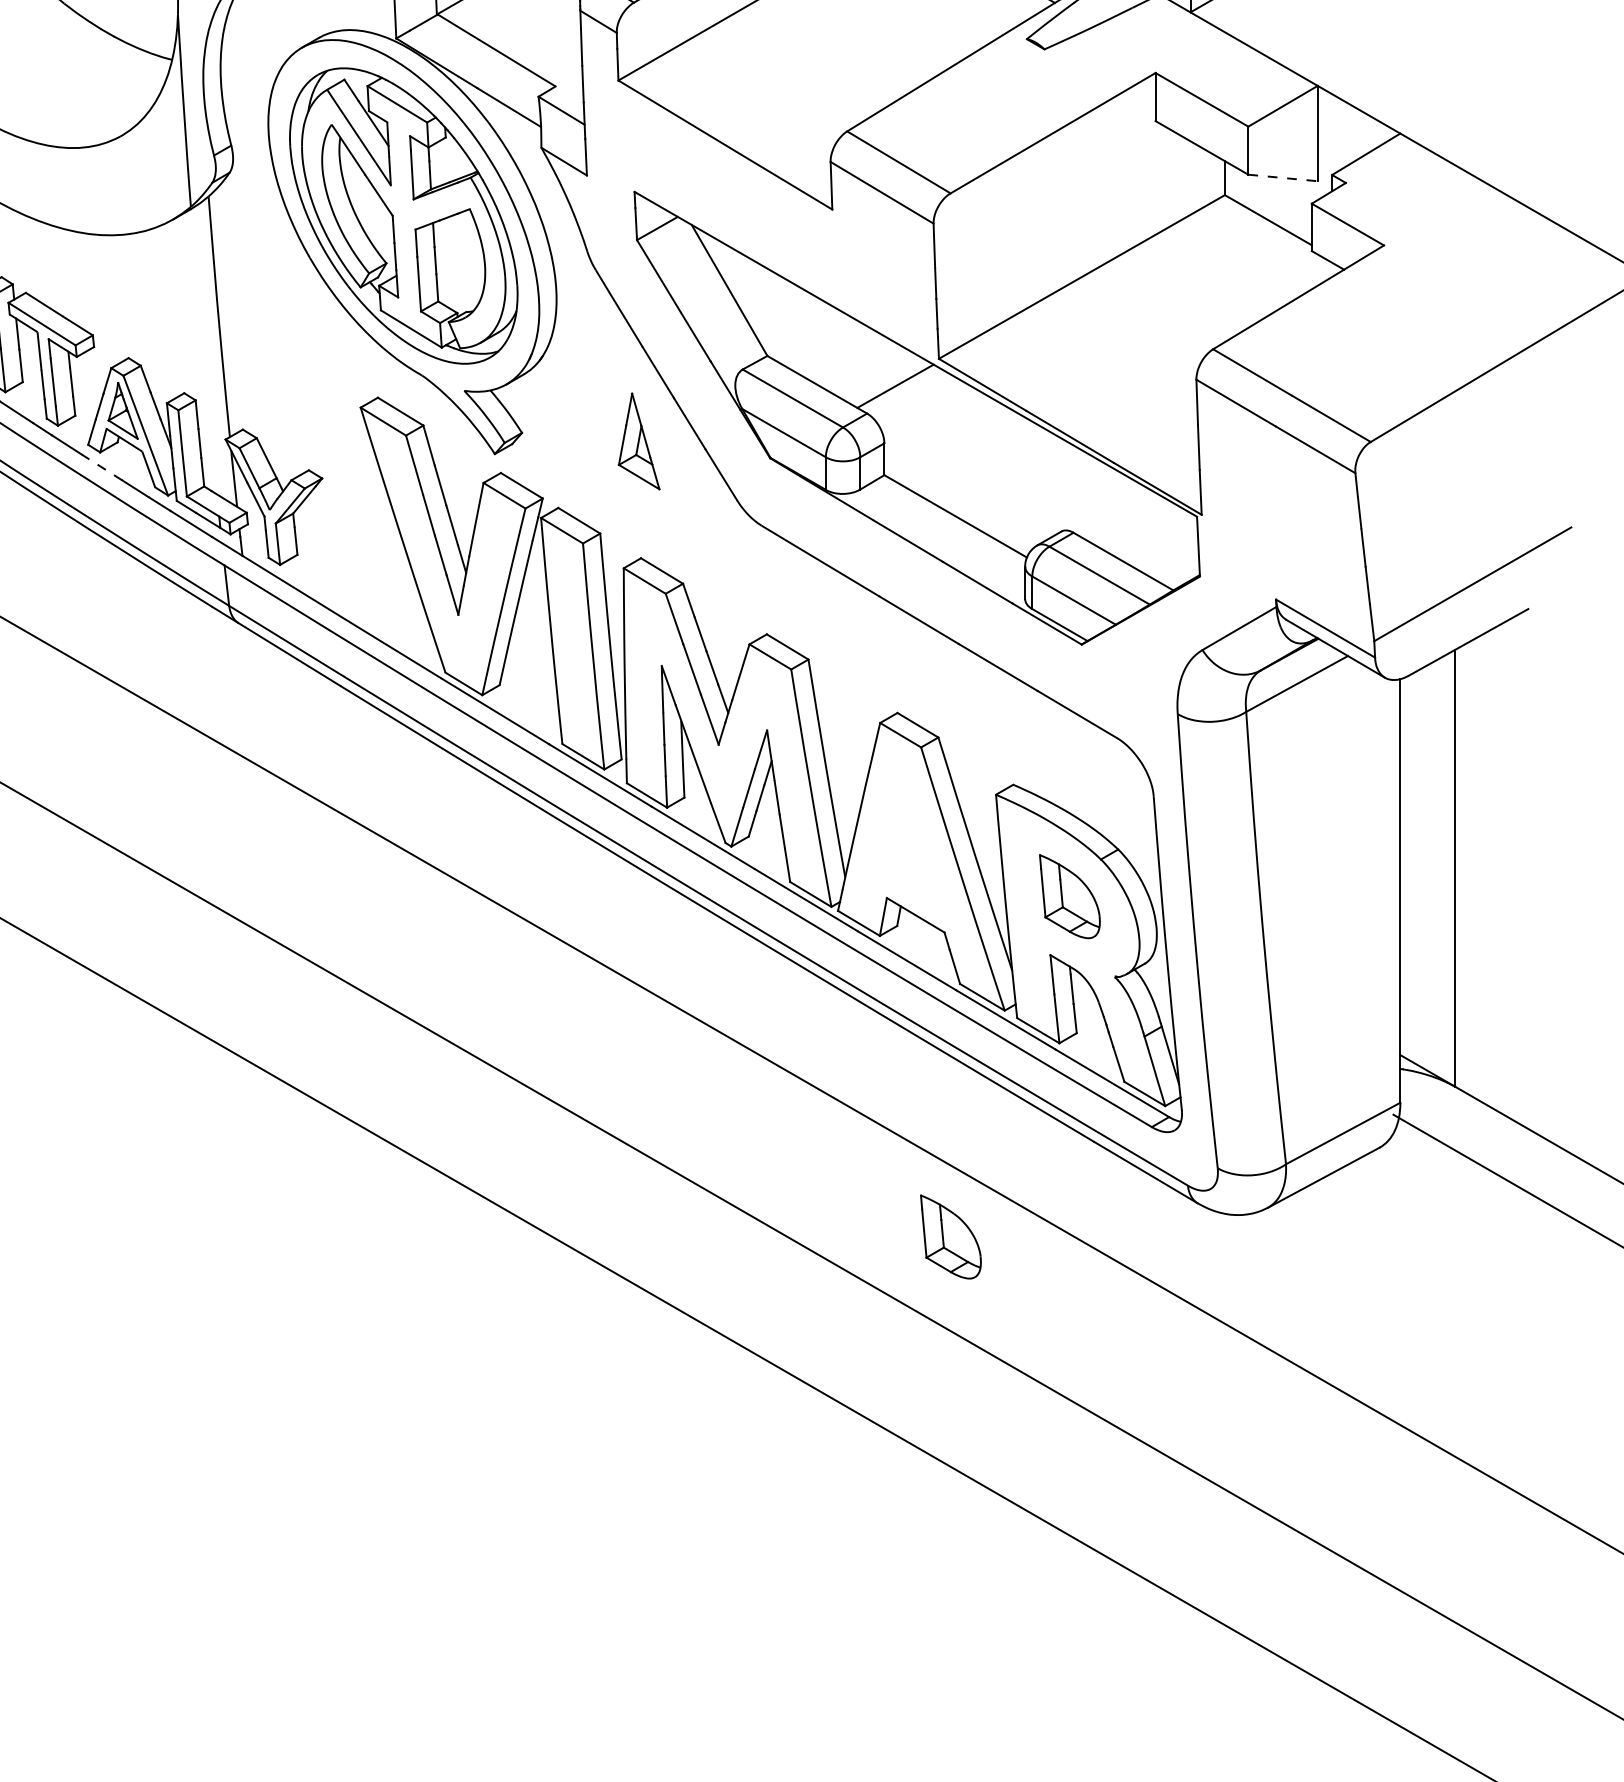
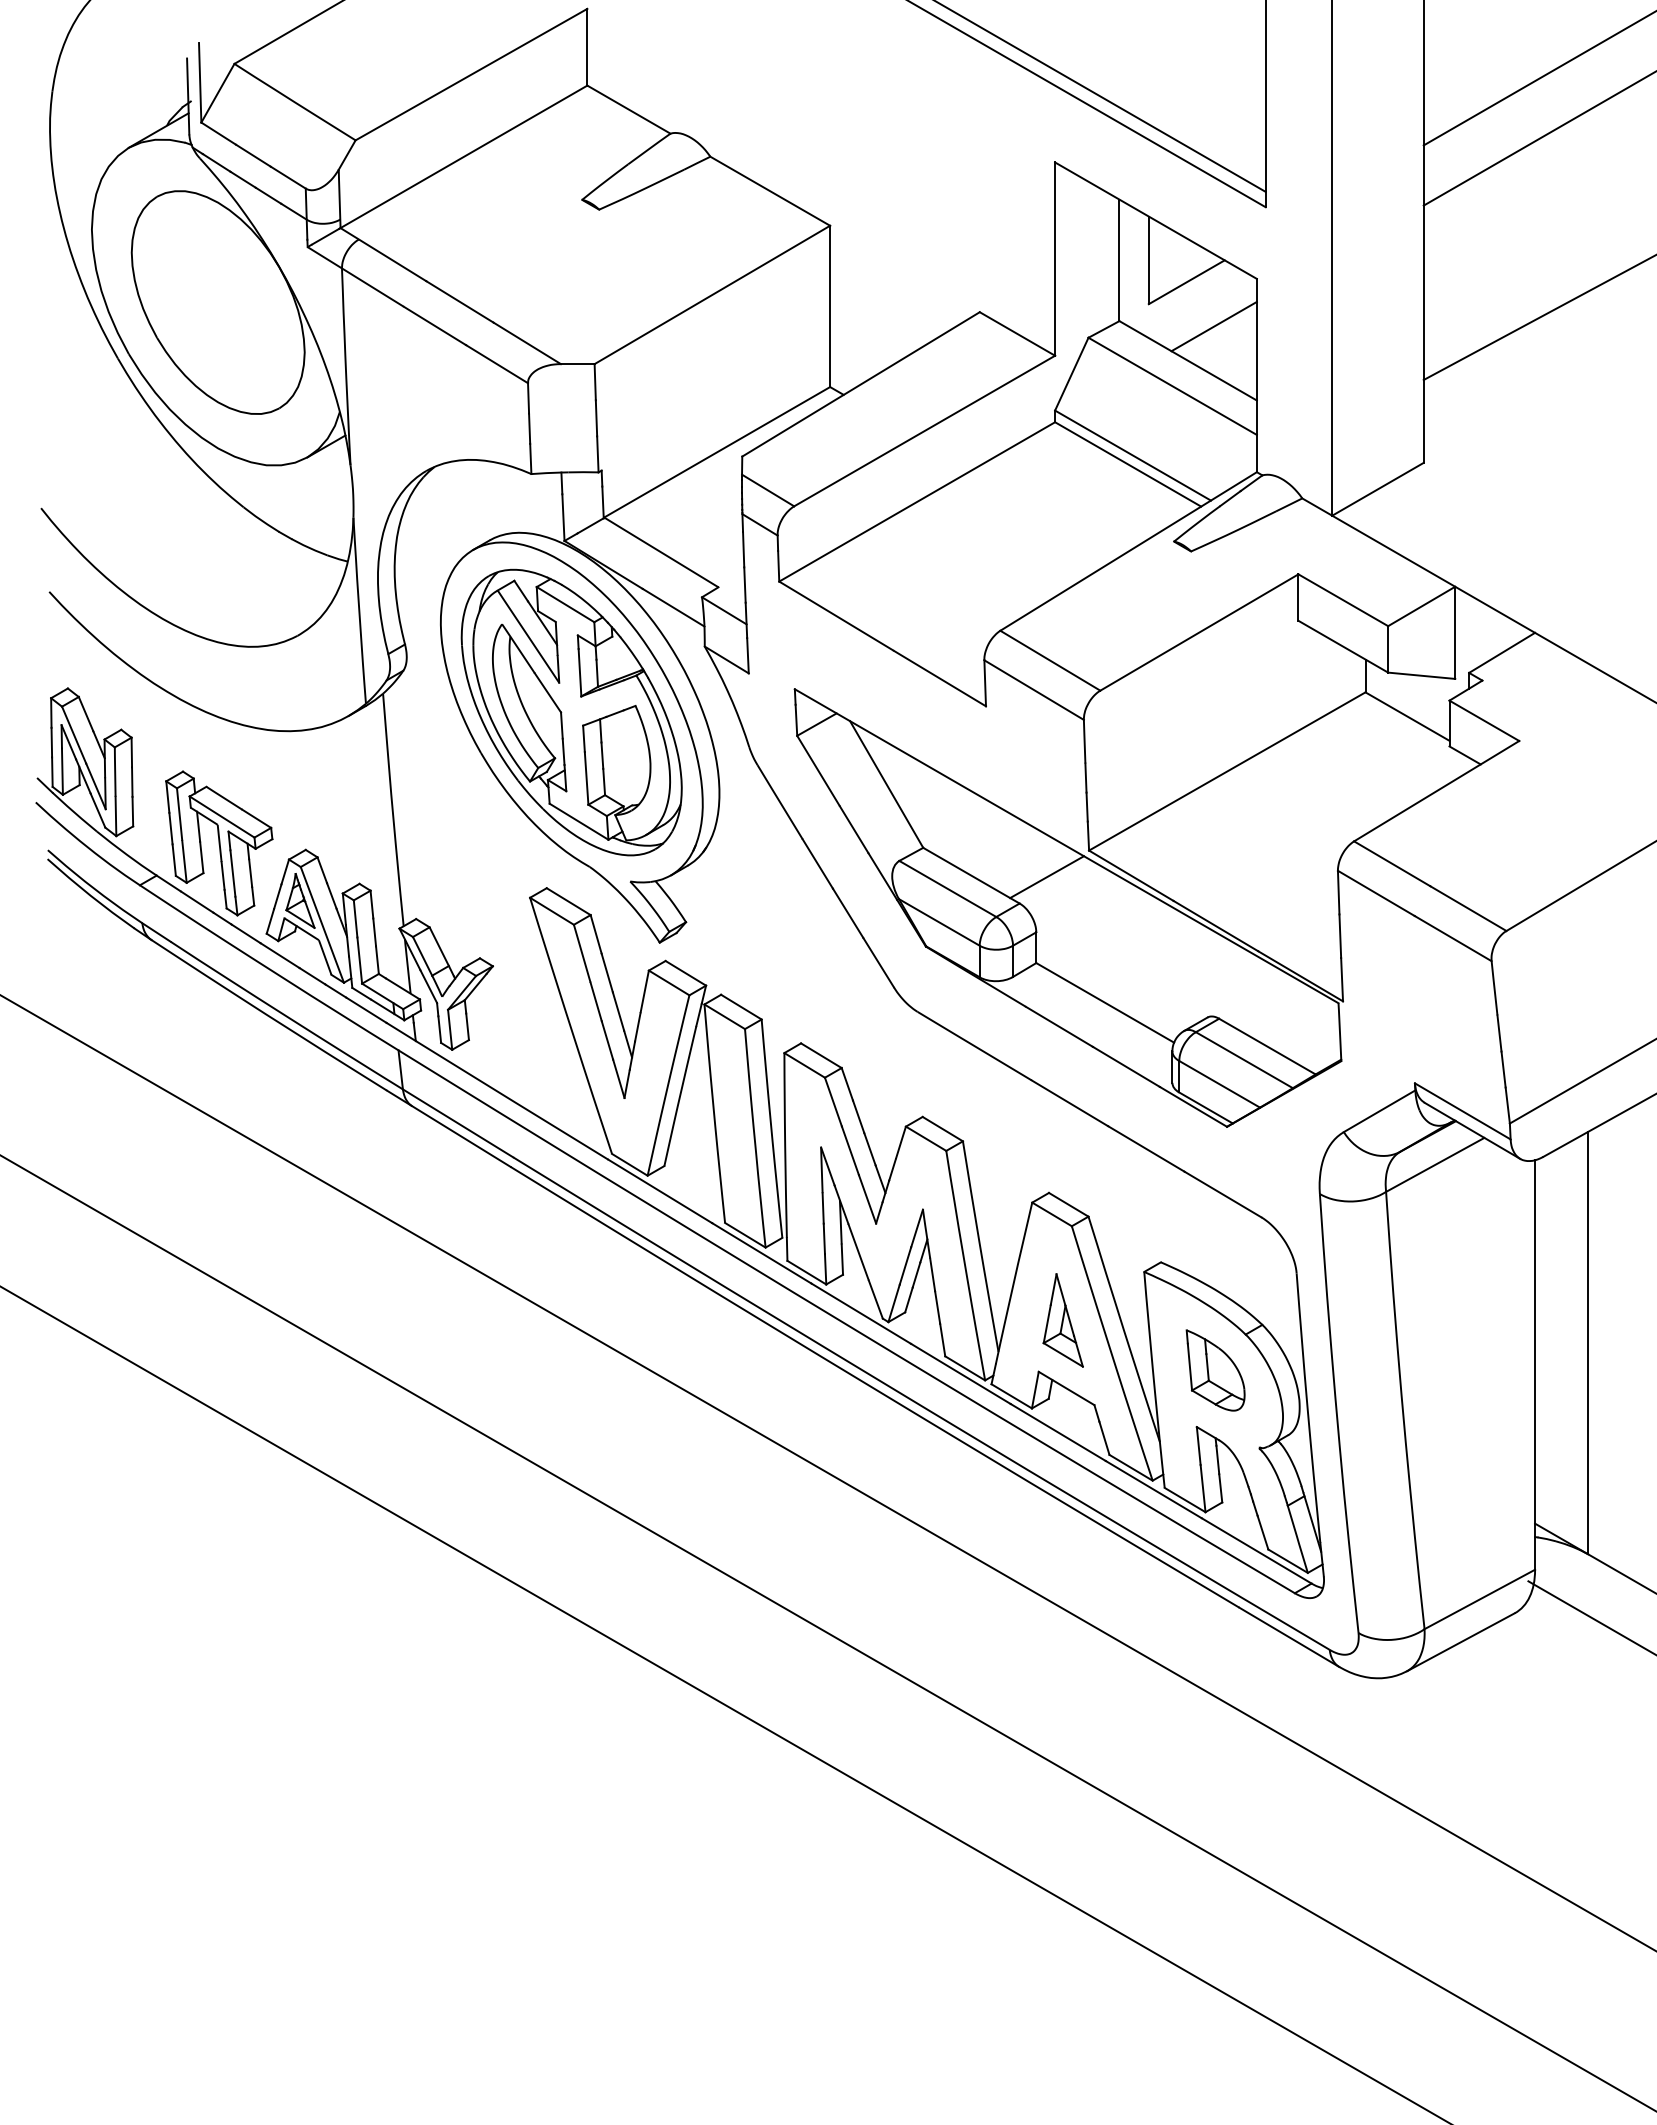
line: (1282, 177) -> (1421, 675), dashed -> solid
part: (638, 441) -> (1062, 1320), moved
line: (101, 467) -> (279, 955), dashed -> solid
part: (950, 1237) -> (1100, 1699), removed

